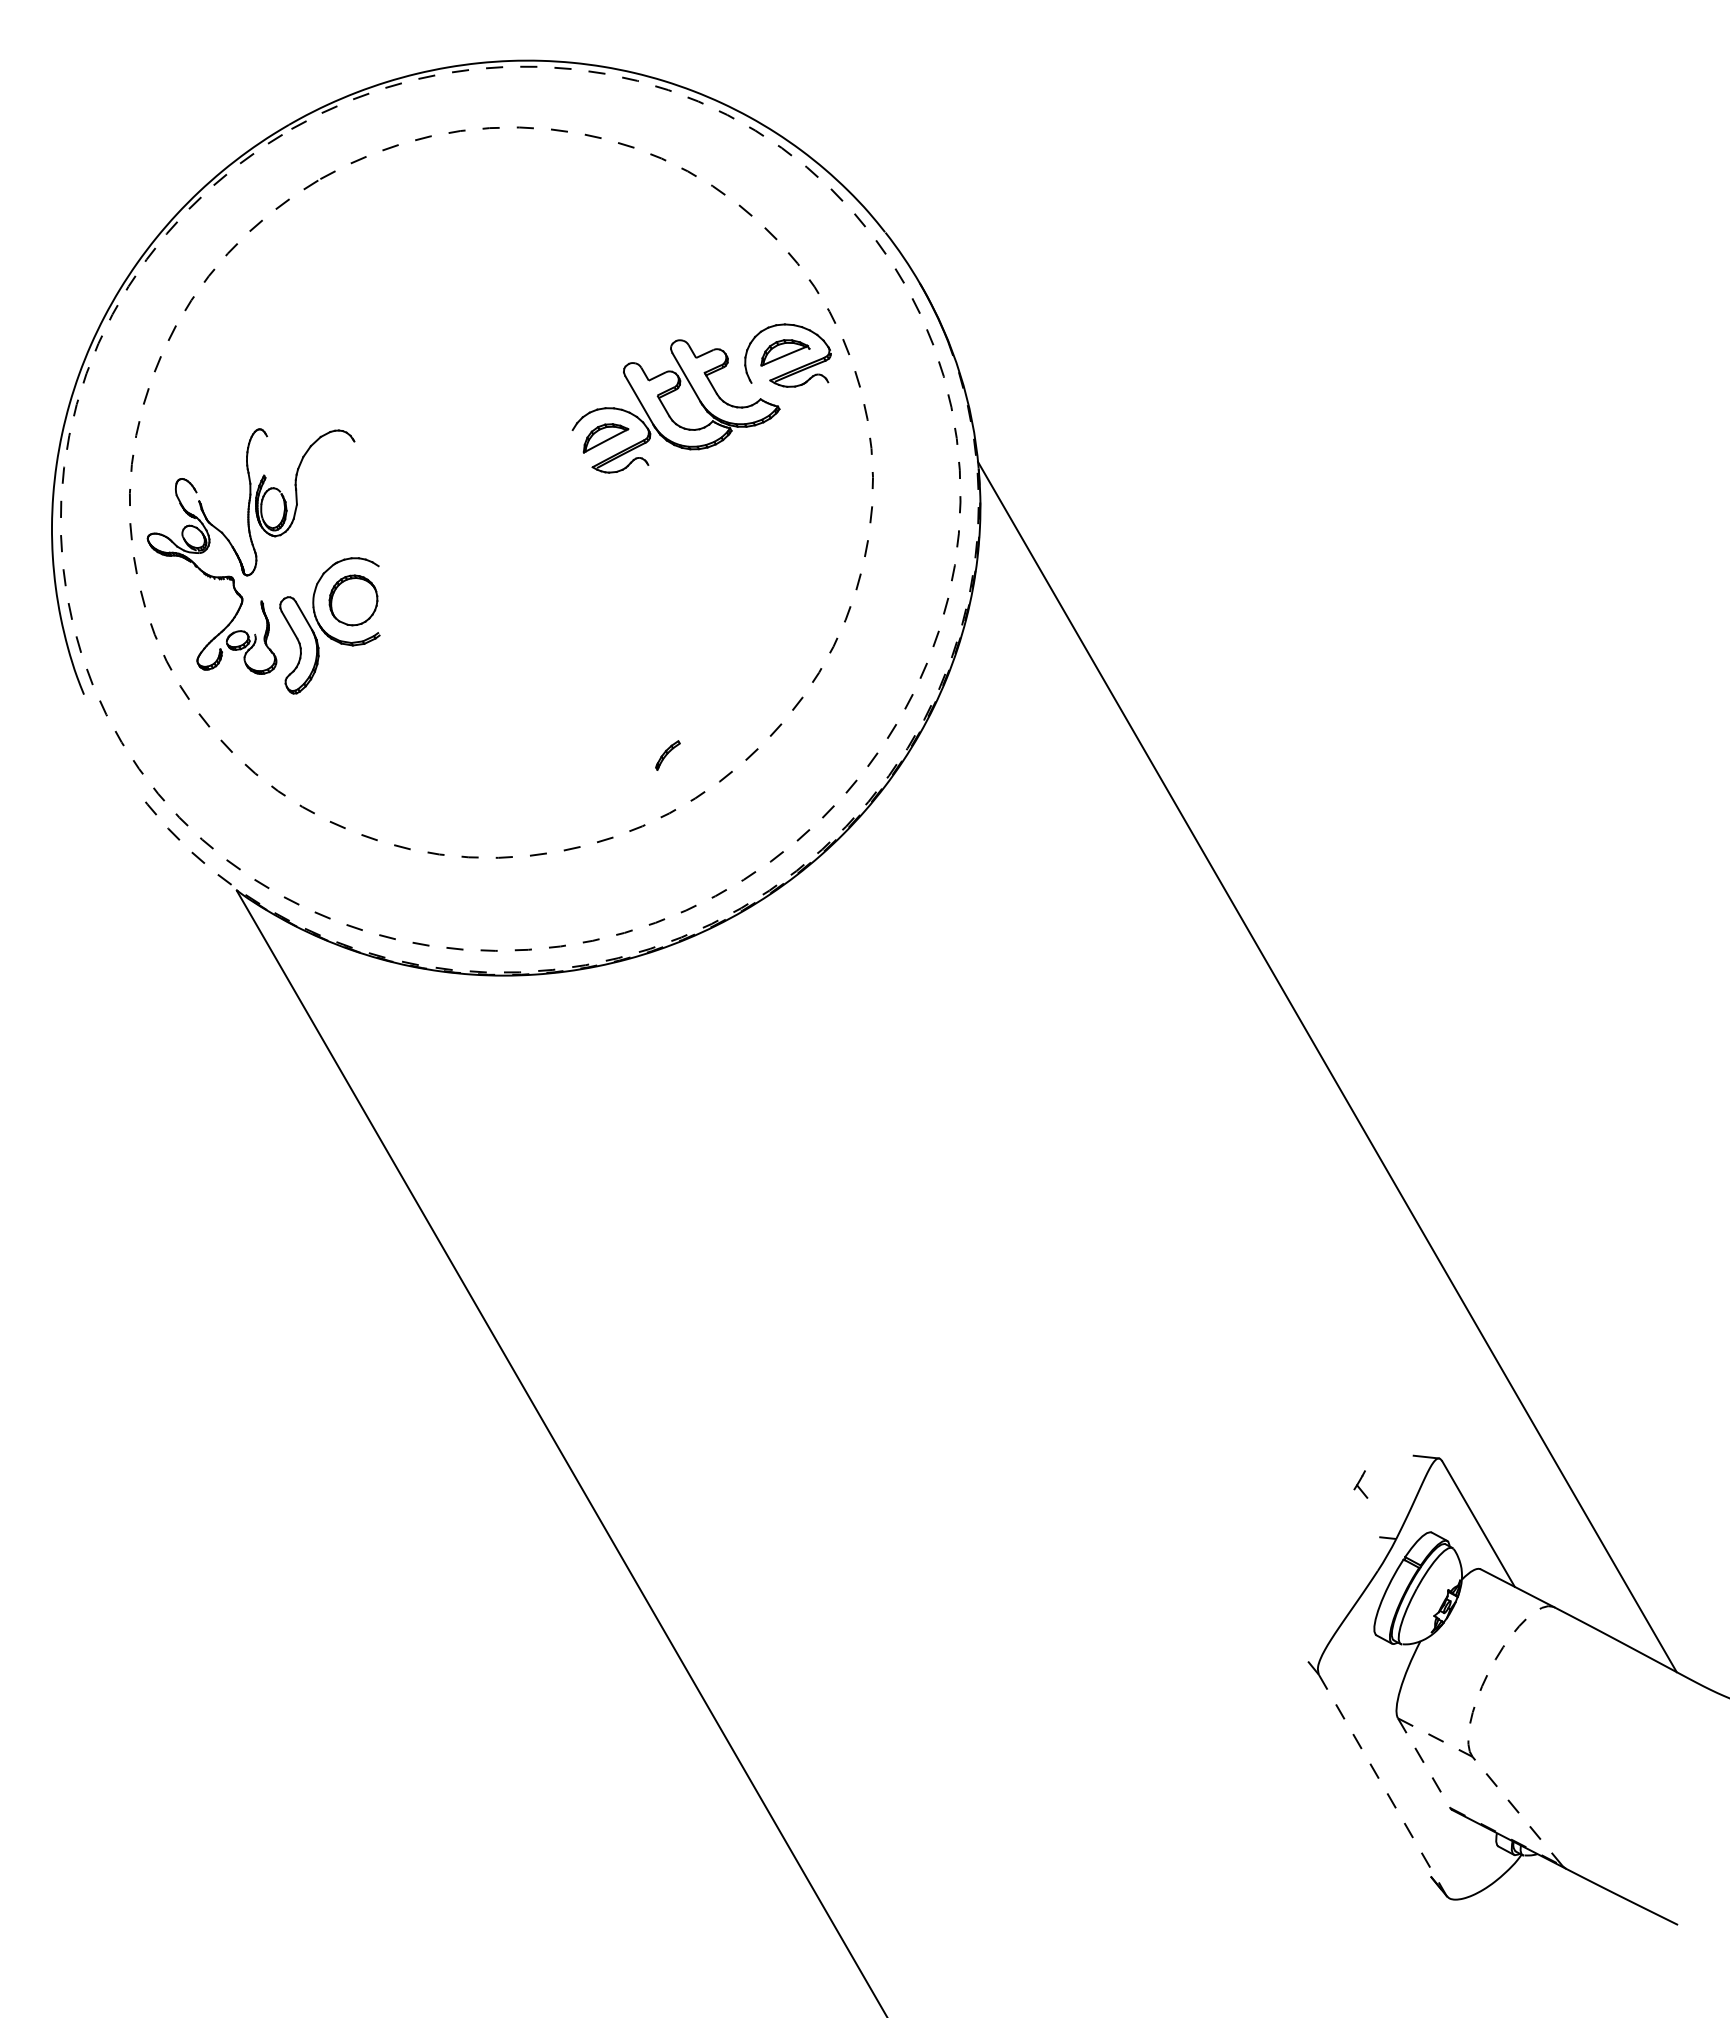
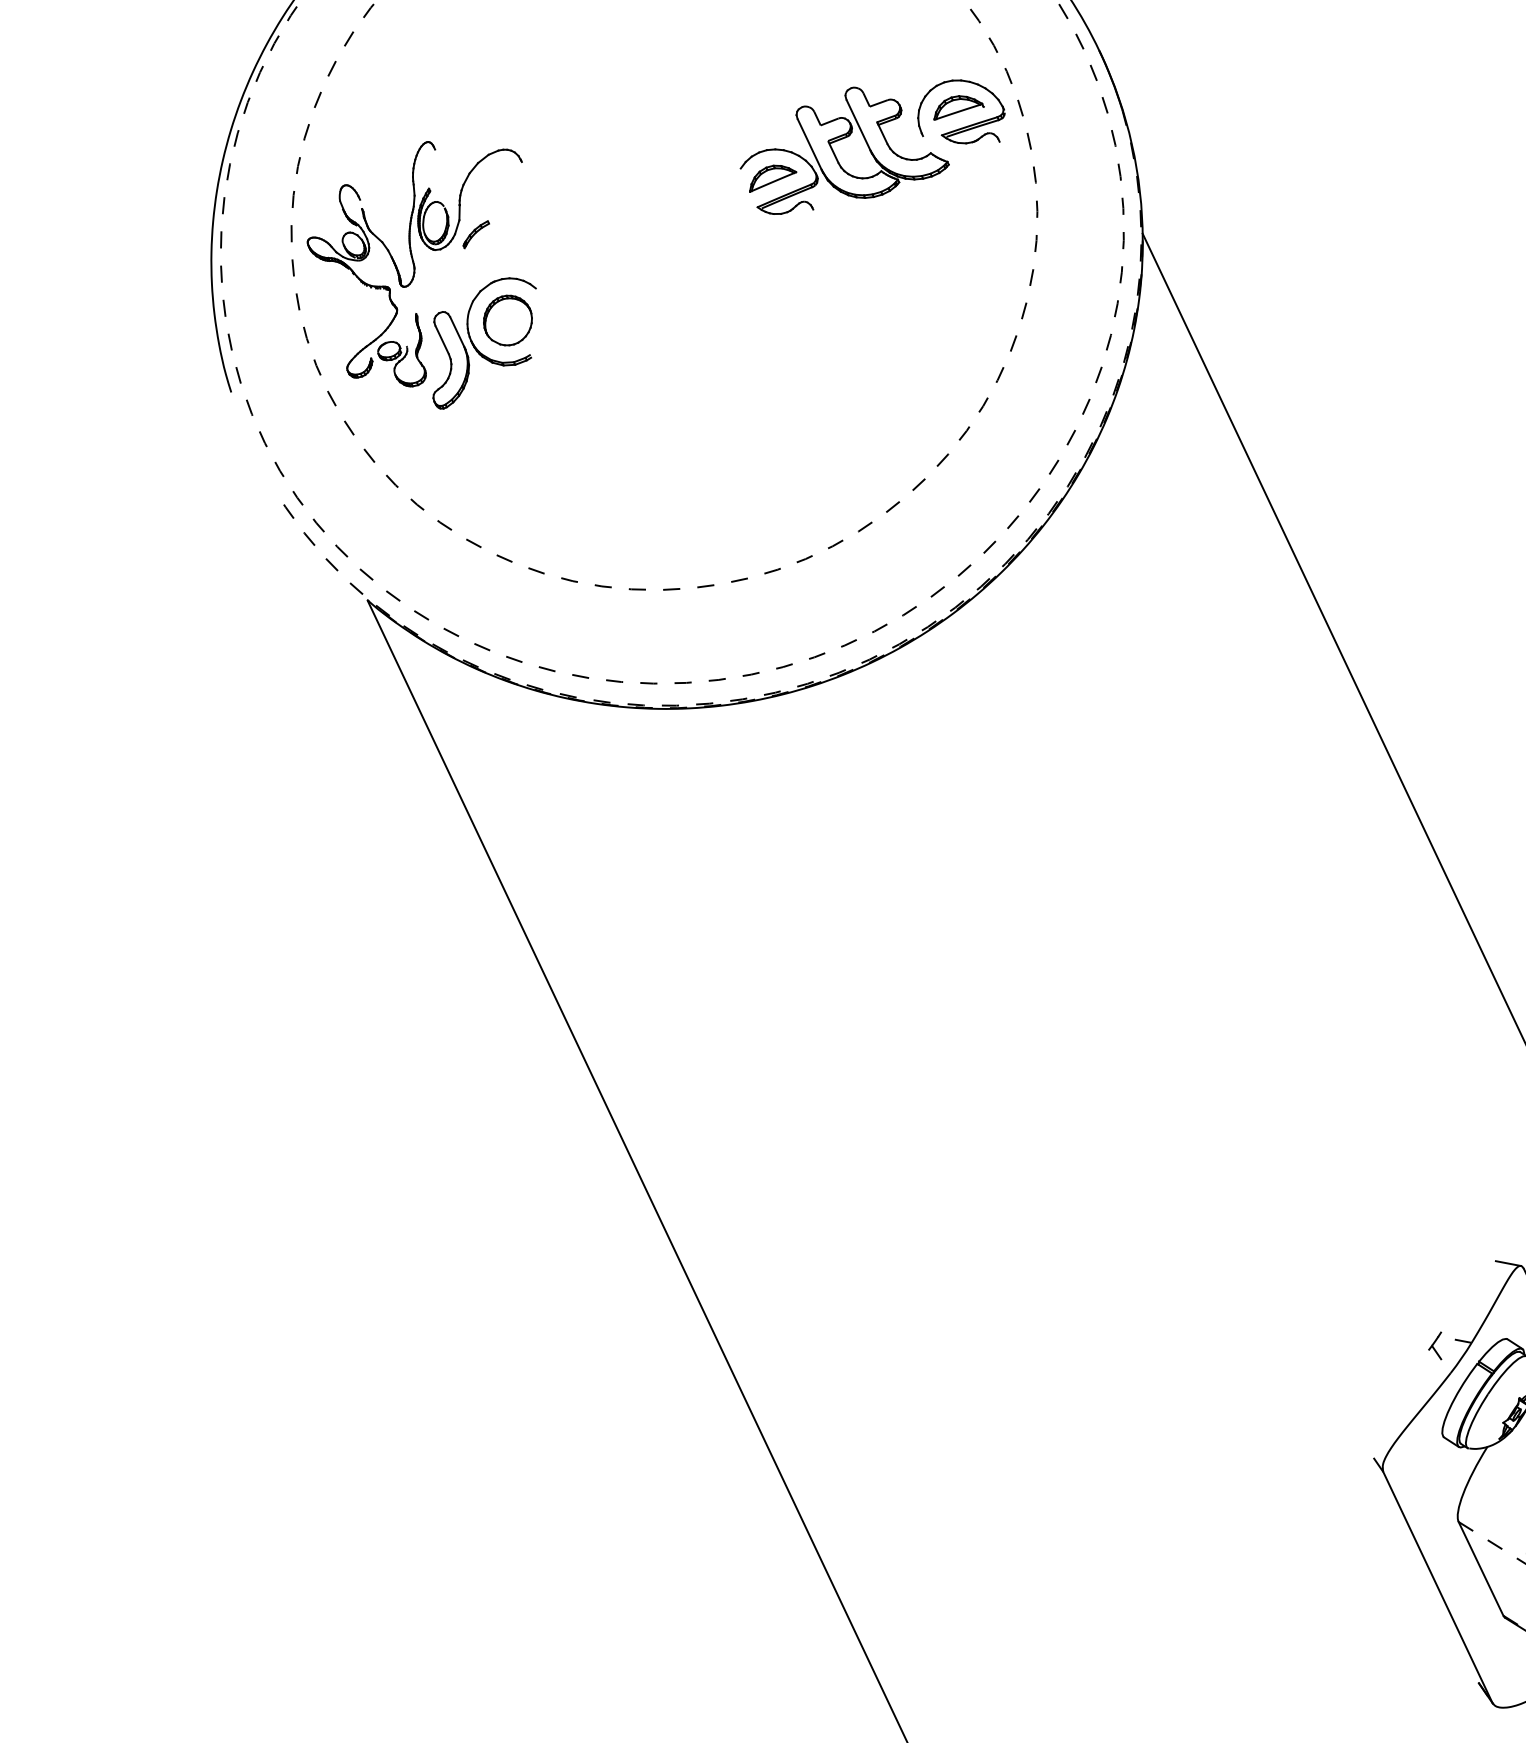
part: (667, 755) -> (475, 234), moved
part: (1360, 1484) -> (1435, 1345), moved
line: (1424, 1763) -> (1481, 1569), dashed -> solid
line: (1382, 1785) -> (1437, 1587), dashed -> solid

